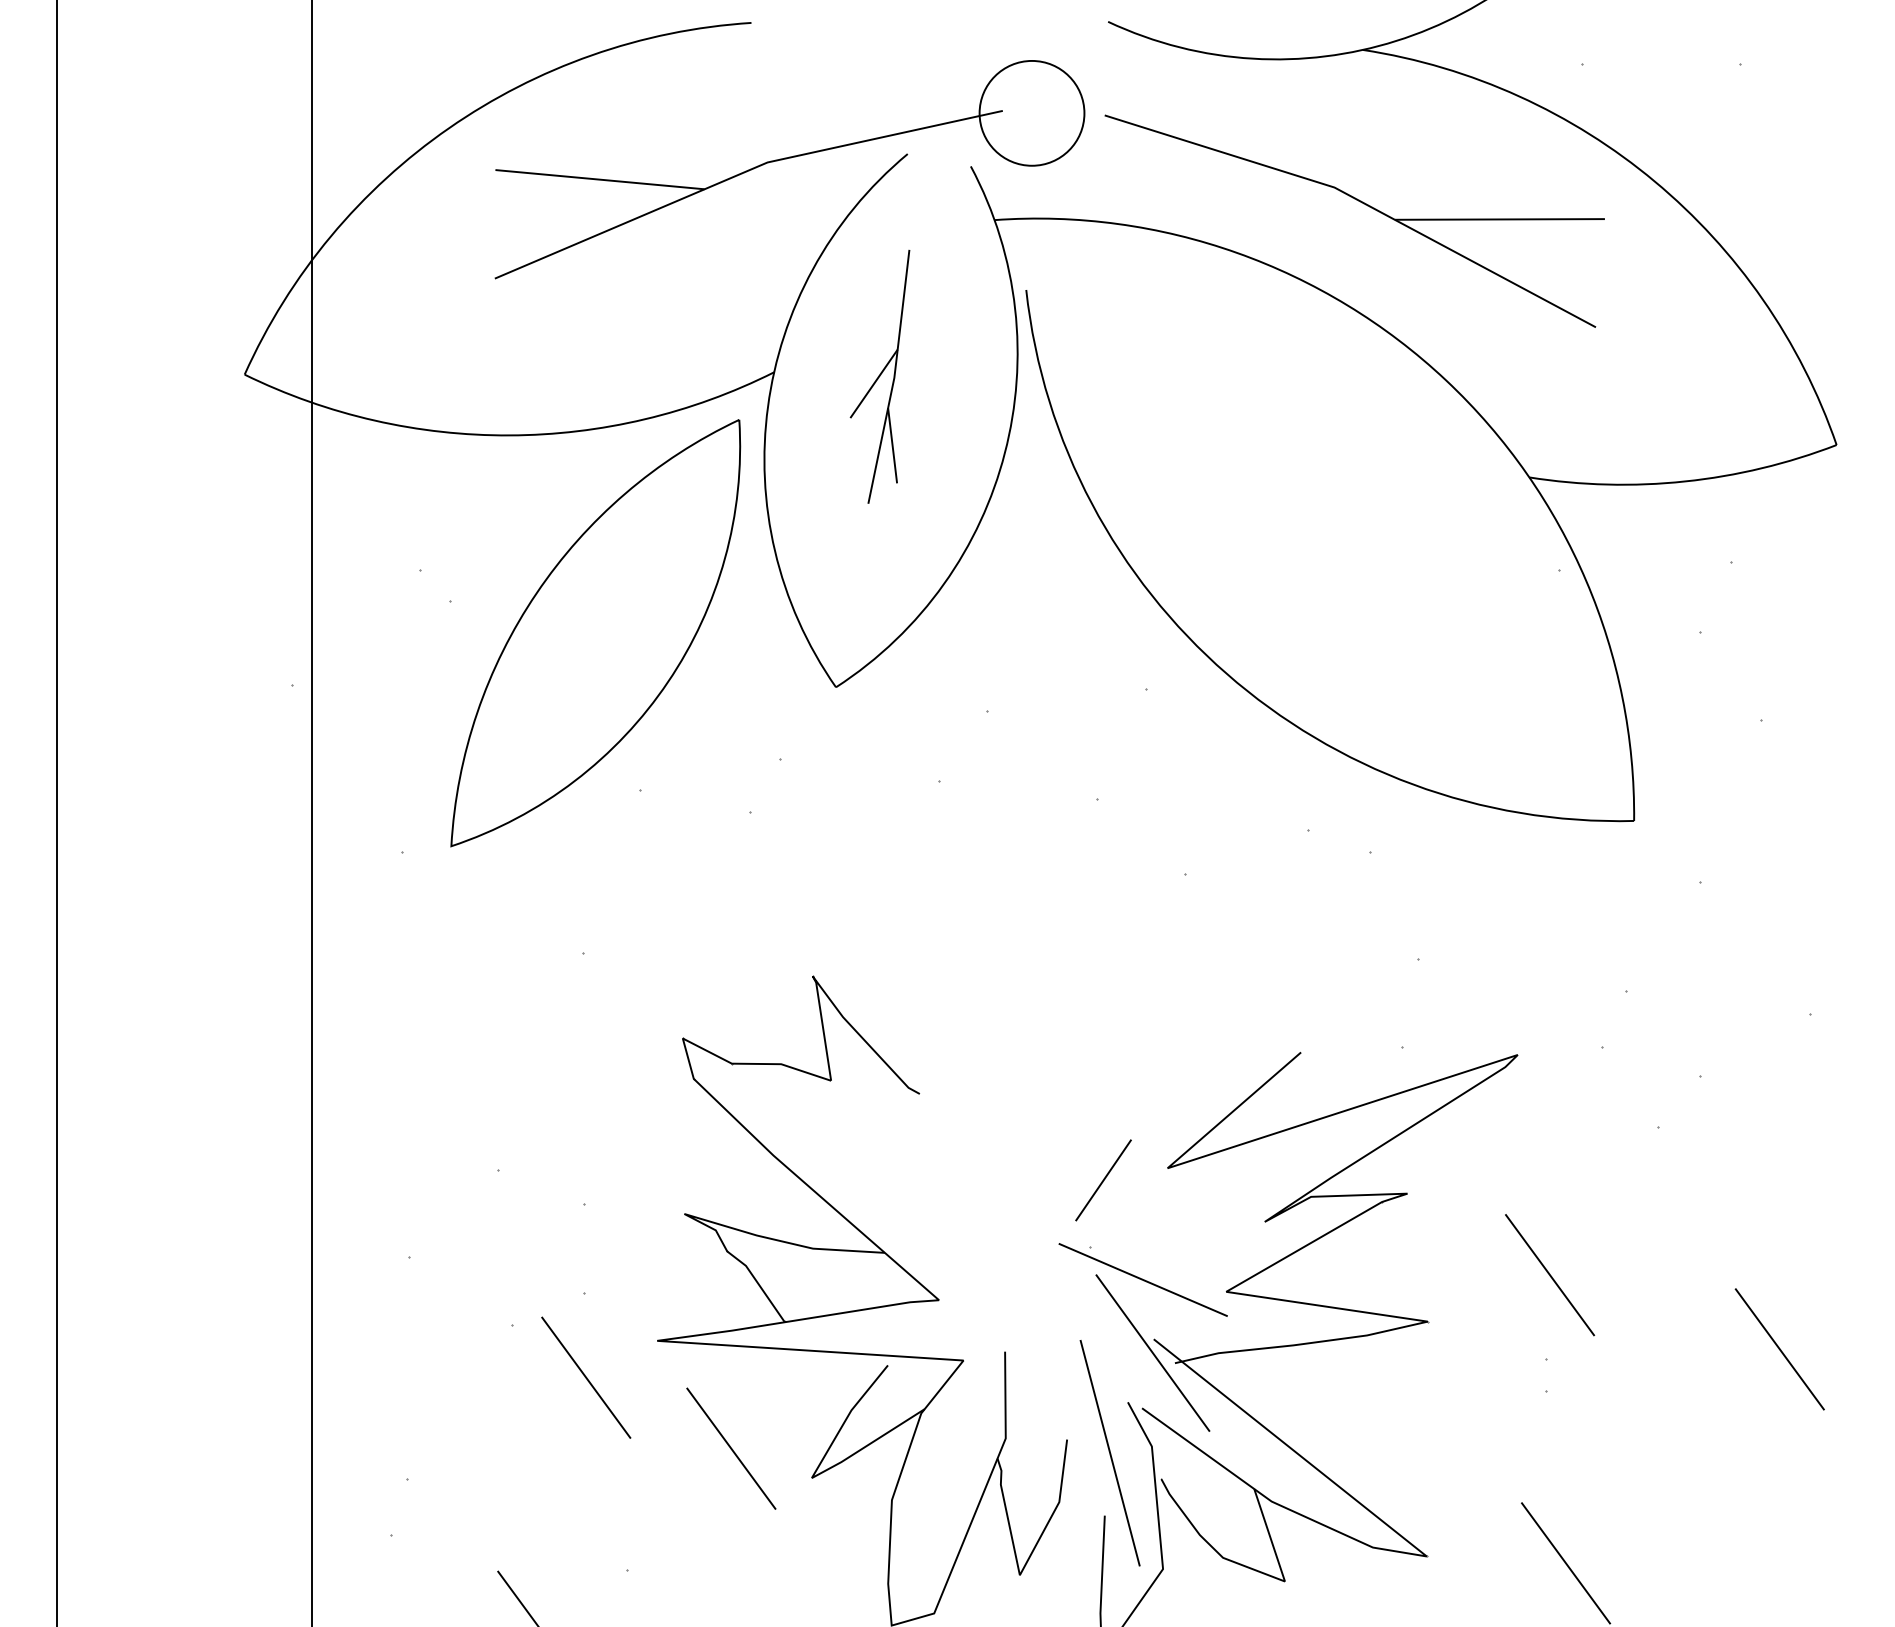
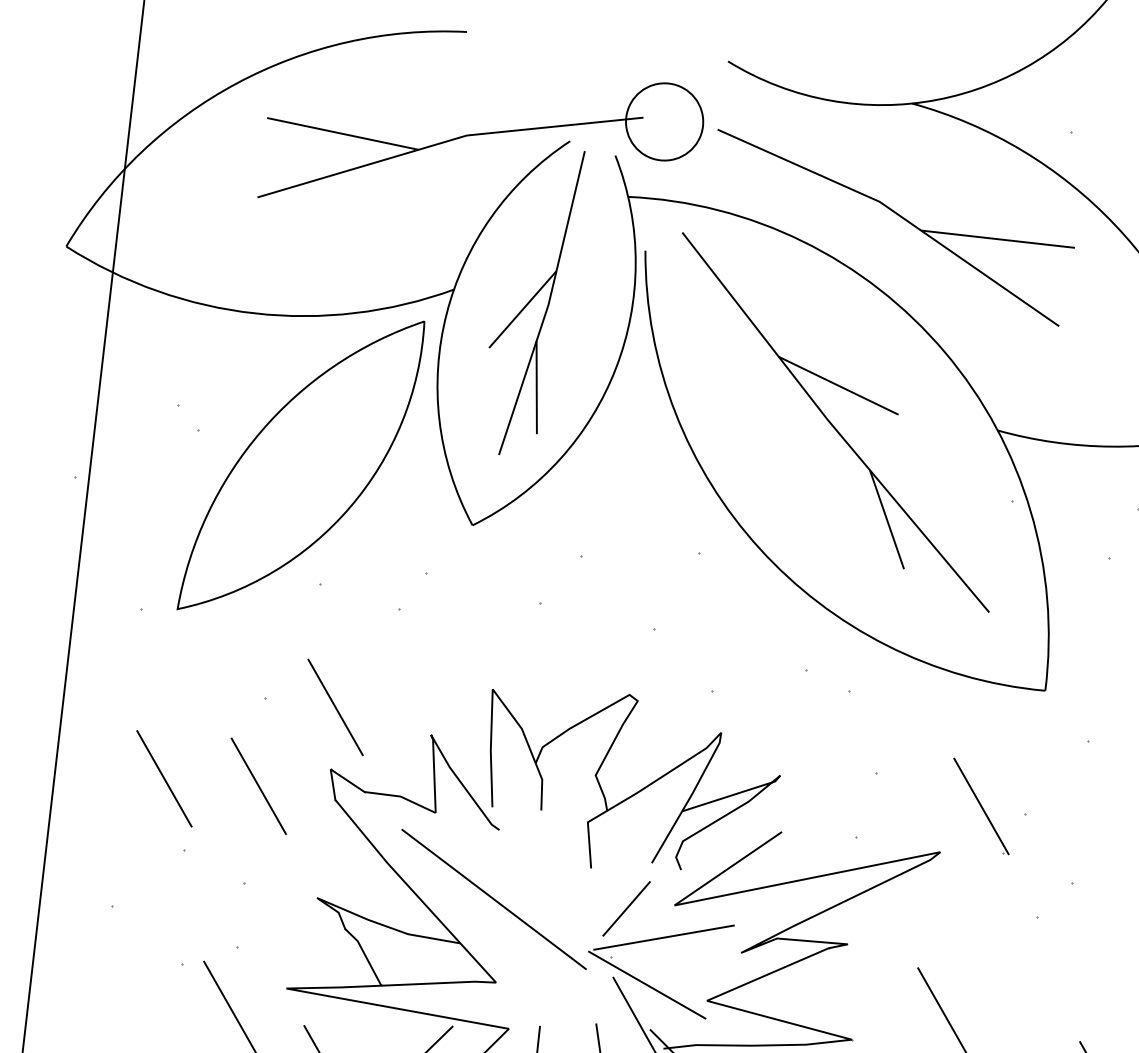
part: (879, 376) -> (530, 301), size x1.67
part: (1309, 491) -> (835, 422), added
line: (679, 954) -> (335, 707), added
line: (1566, 986) -> (981, 806), added
part: (1096, 1023) -> (634, 793), added
line: (588, 1072) -> (258, 786), added
line: (460, 1077) -> (164, 779), added
line: (922, 1187) -> (493, 898), added
line: (1158, 1213) -> (664, 937), added

